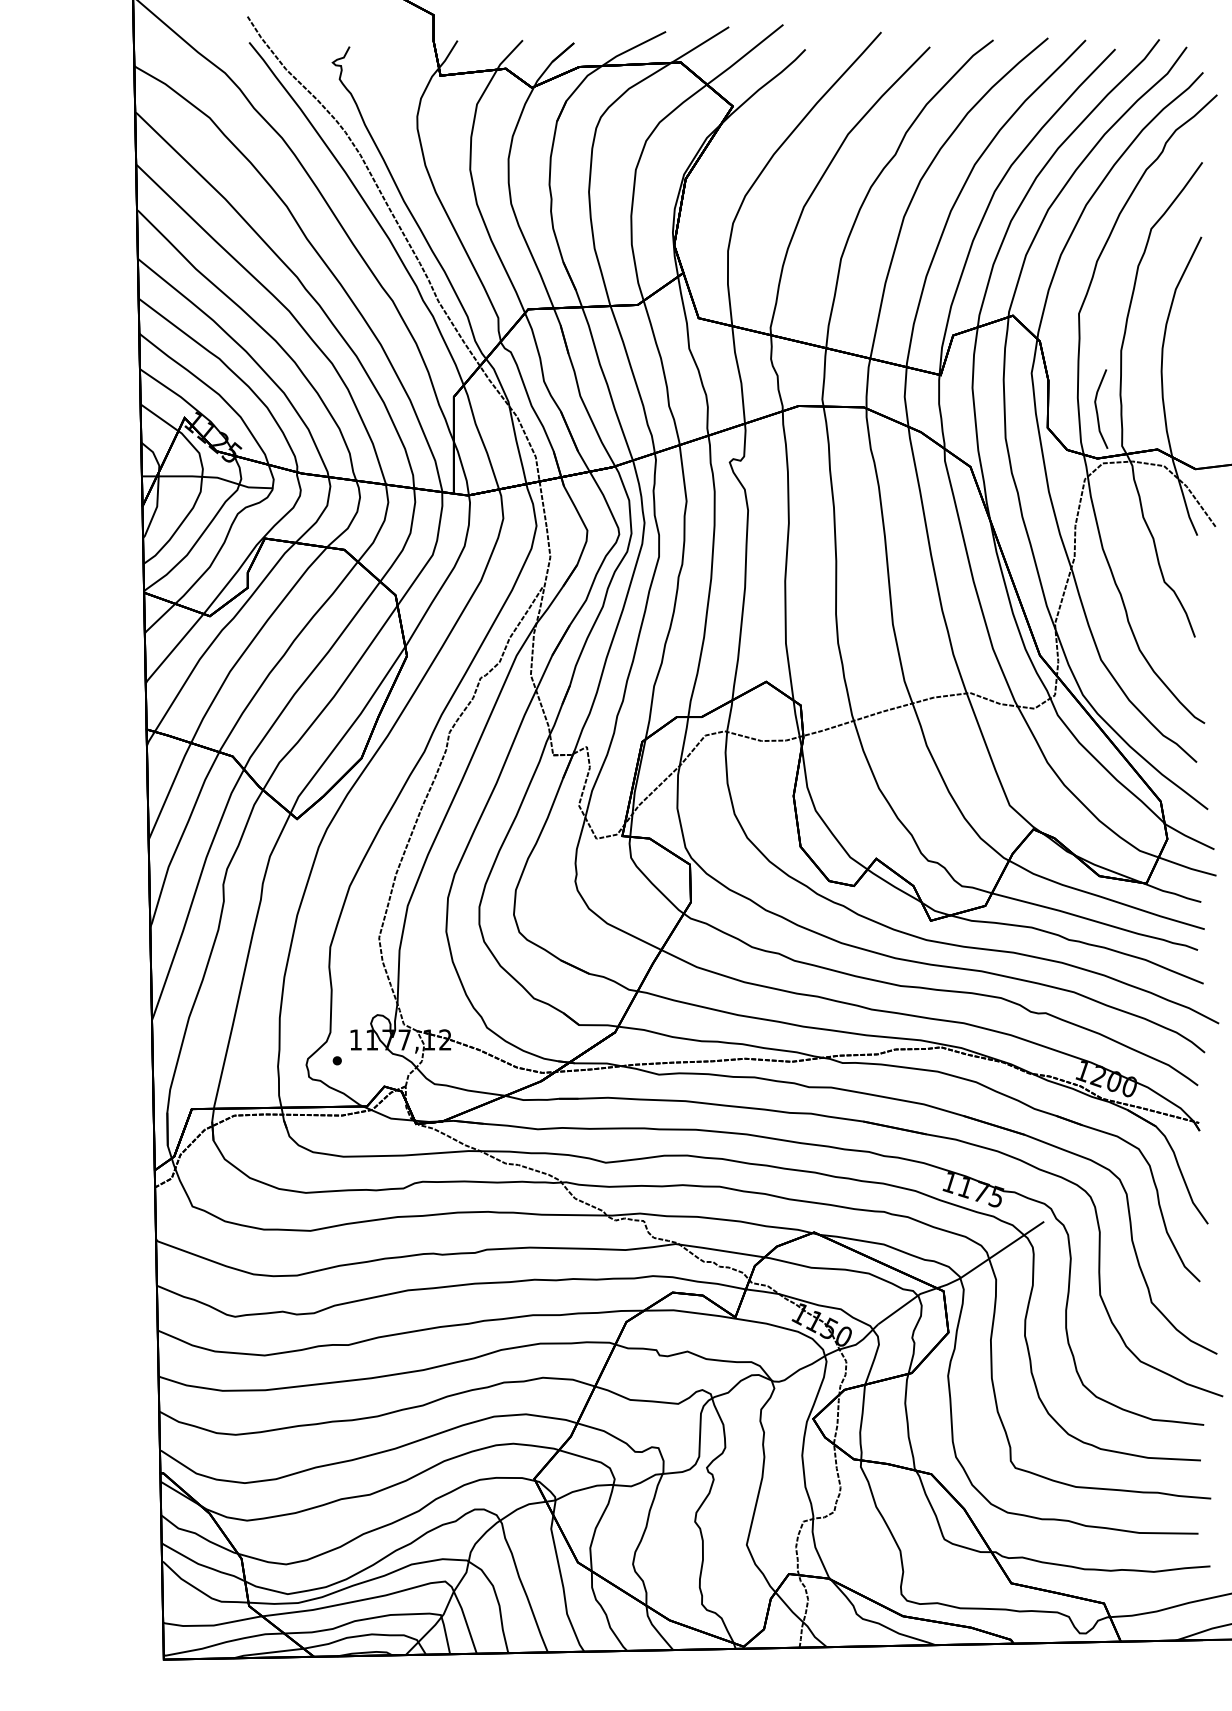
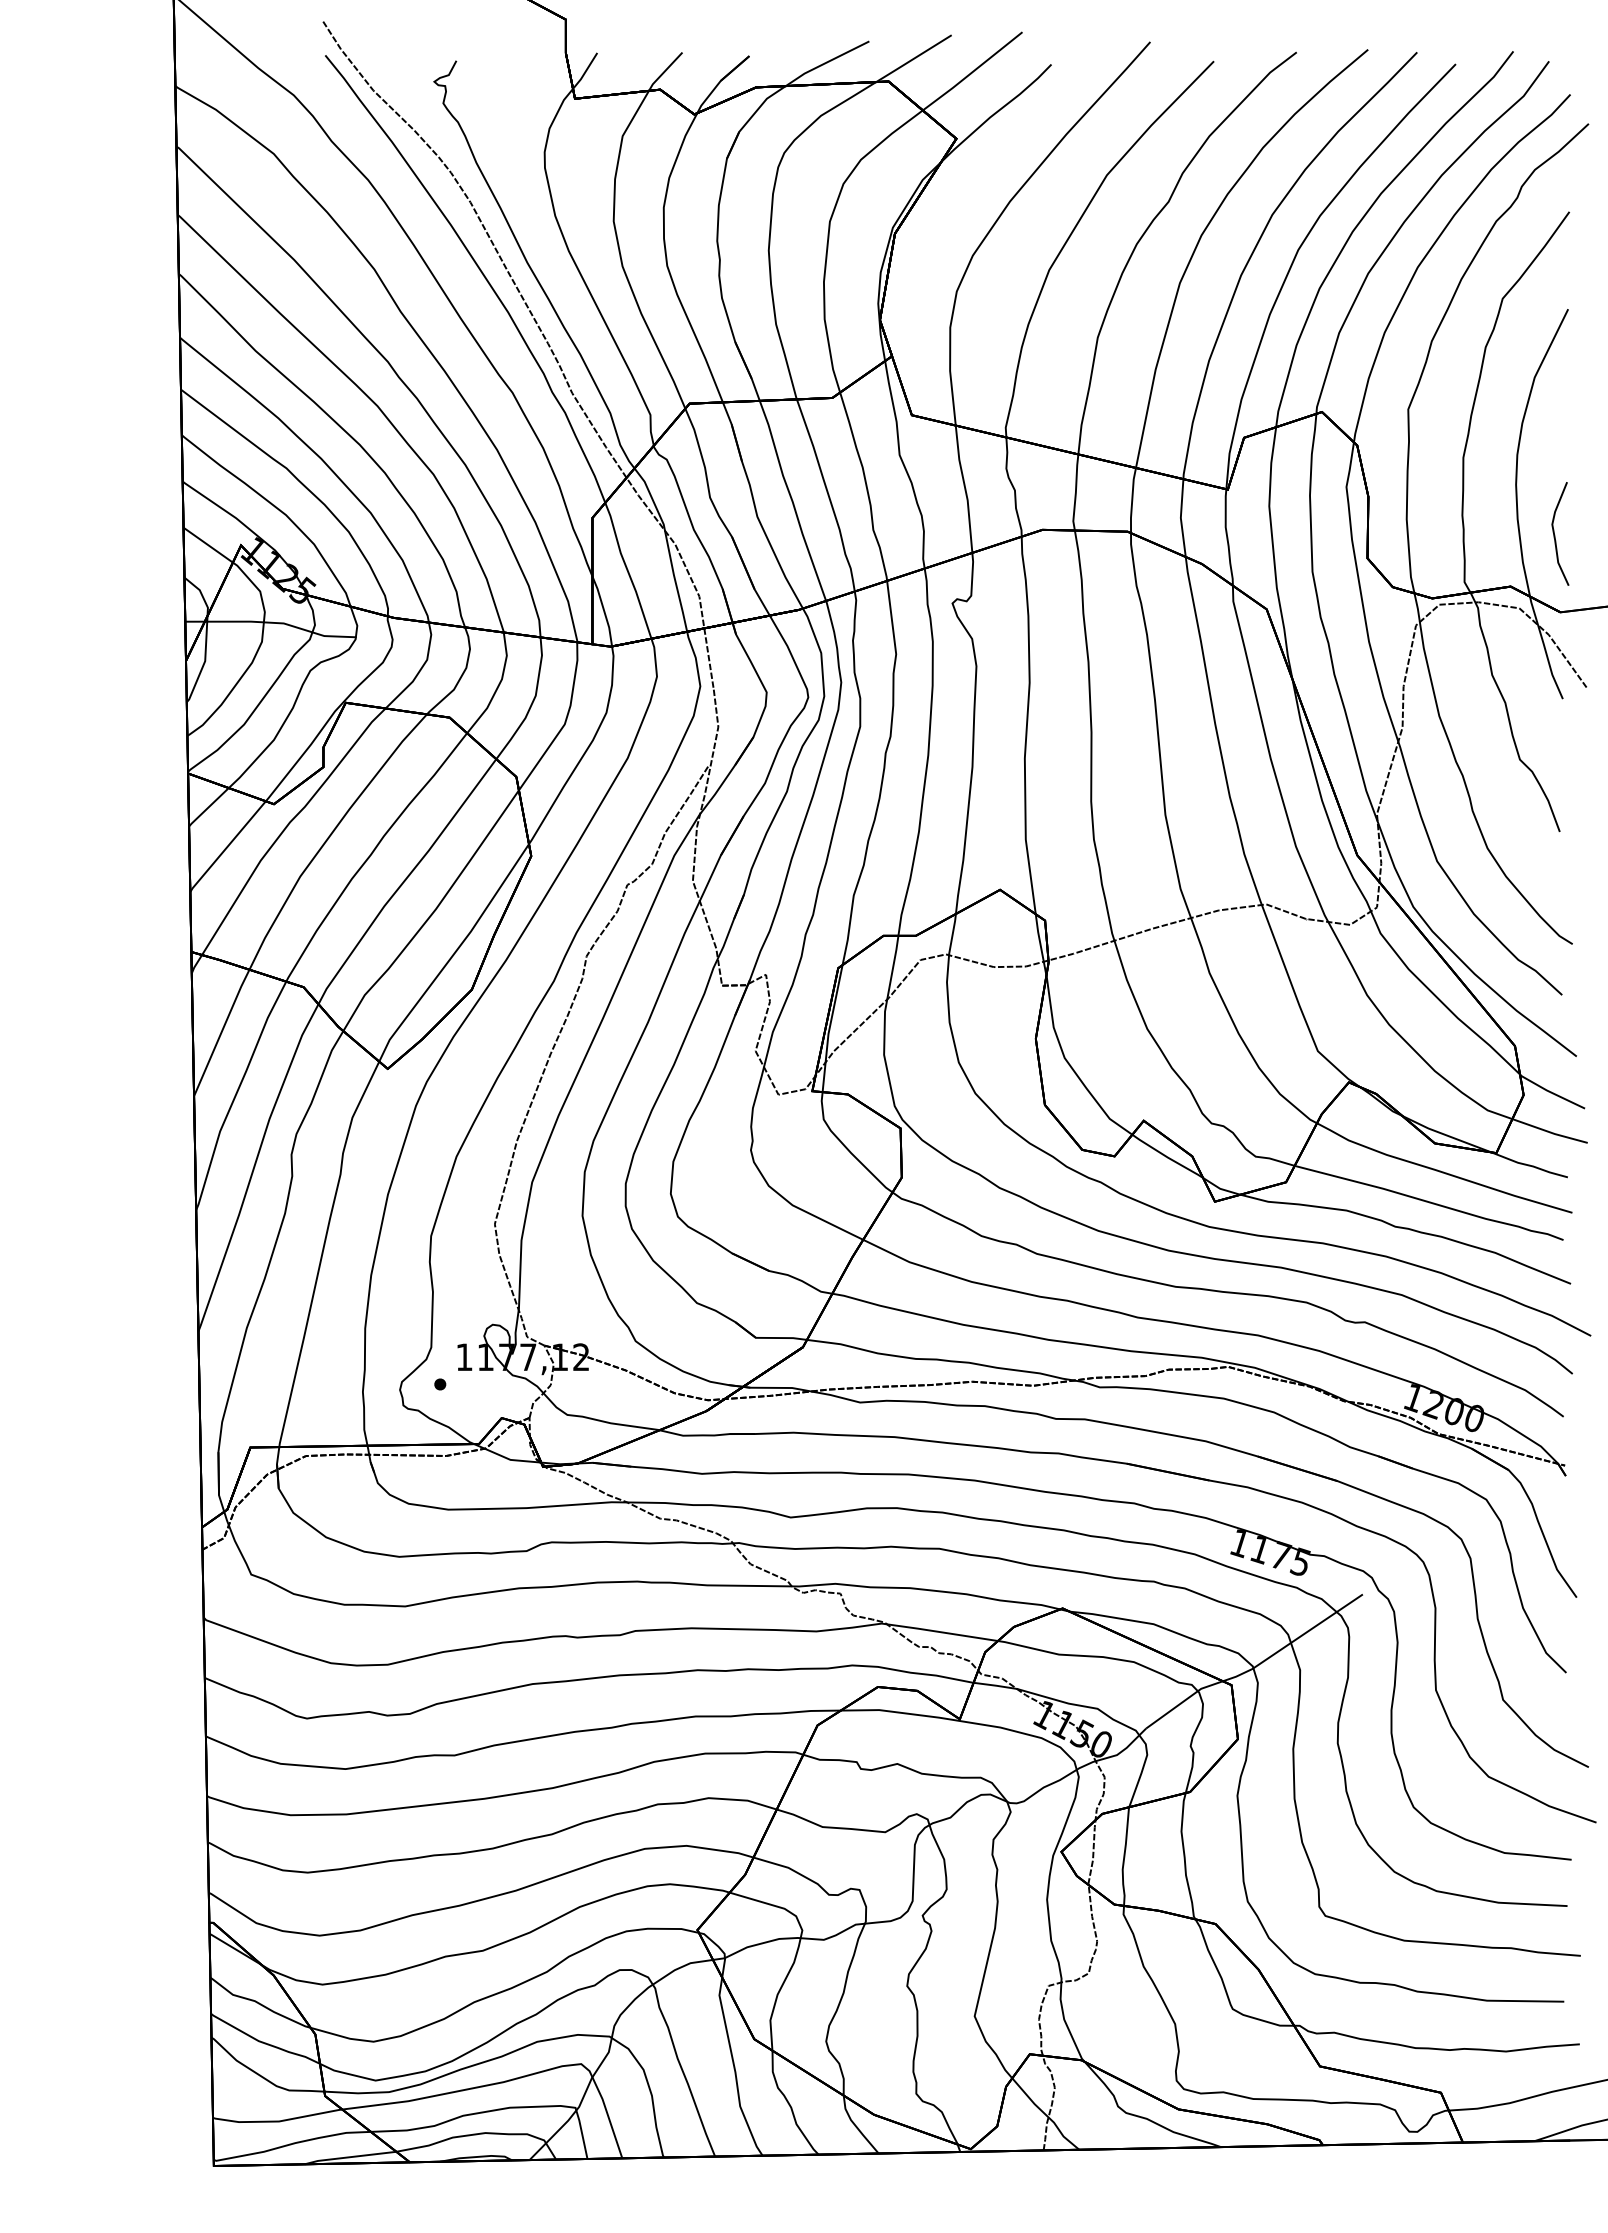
curve: (1097, 410) -> (1555, 535), moved

